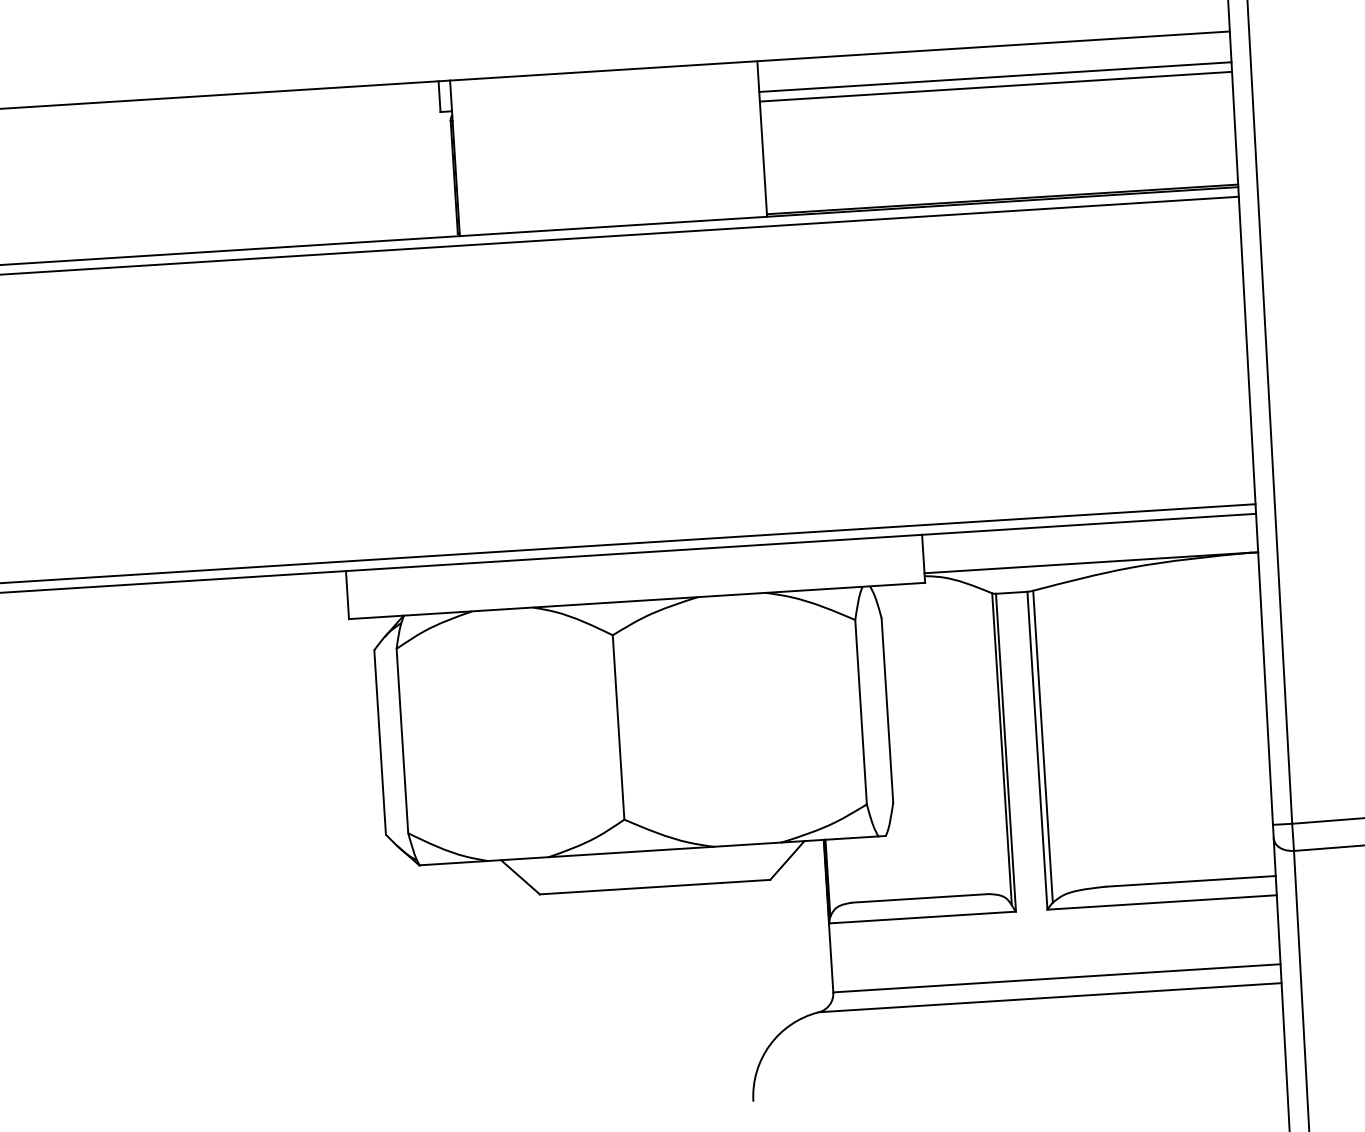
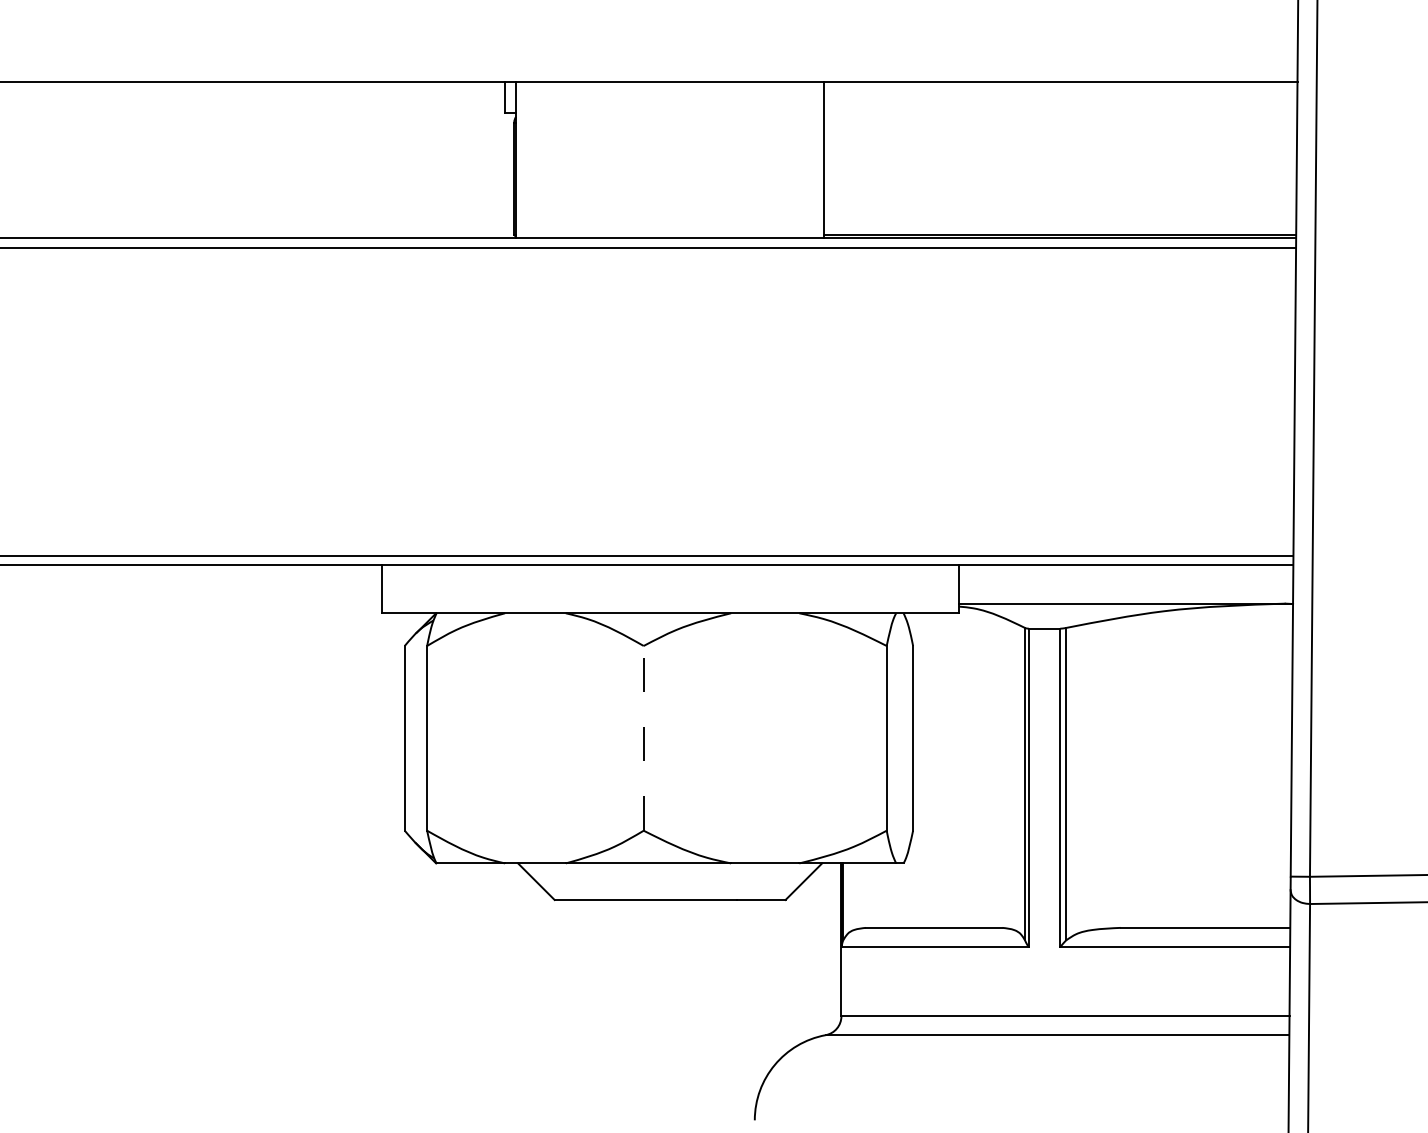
line: (995, 76) -> (1060, 112), removed
line: (995, 86) -> (1060, 122), removed
line: (618, 726) -> (643, 737), solid -> dashed

